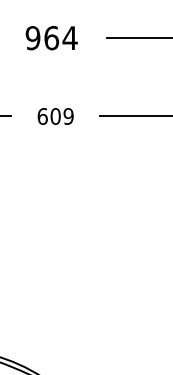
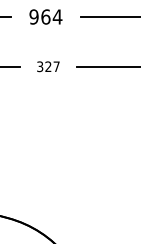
text: (55, 116) -> (48, 66), 609 -> 327

